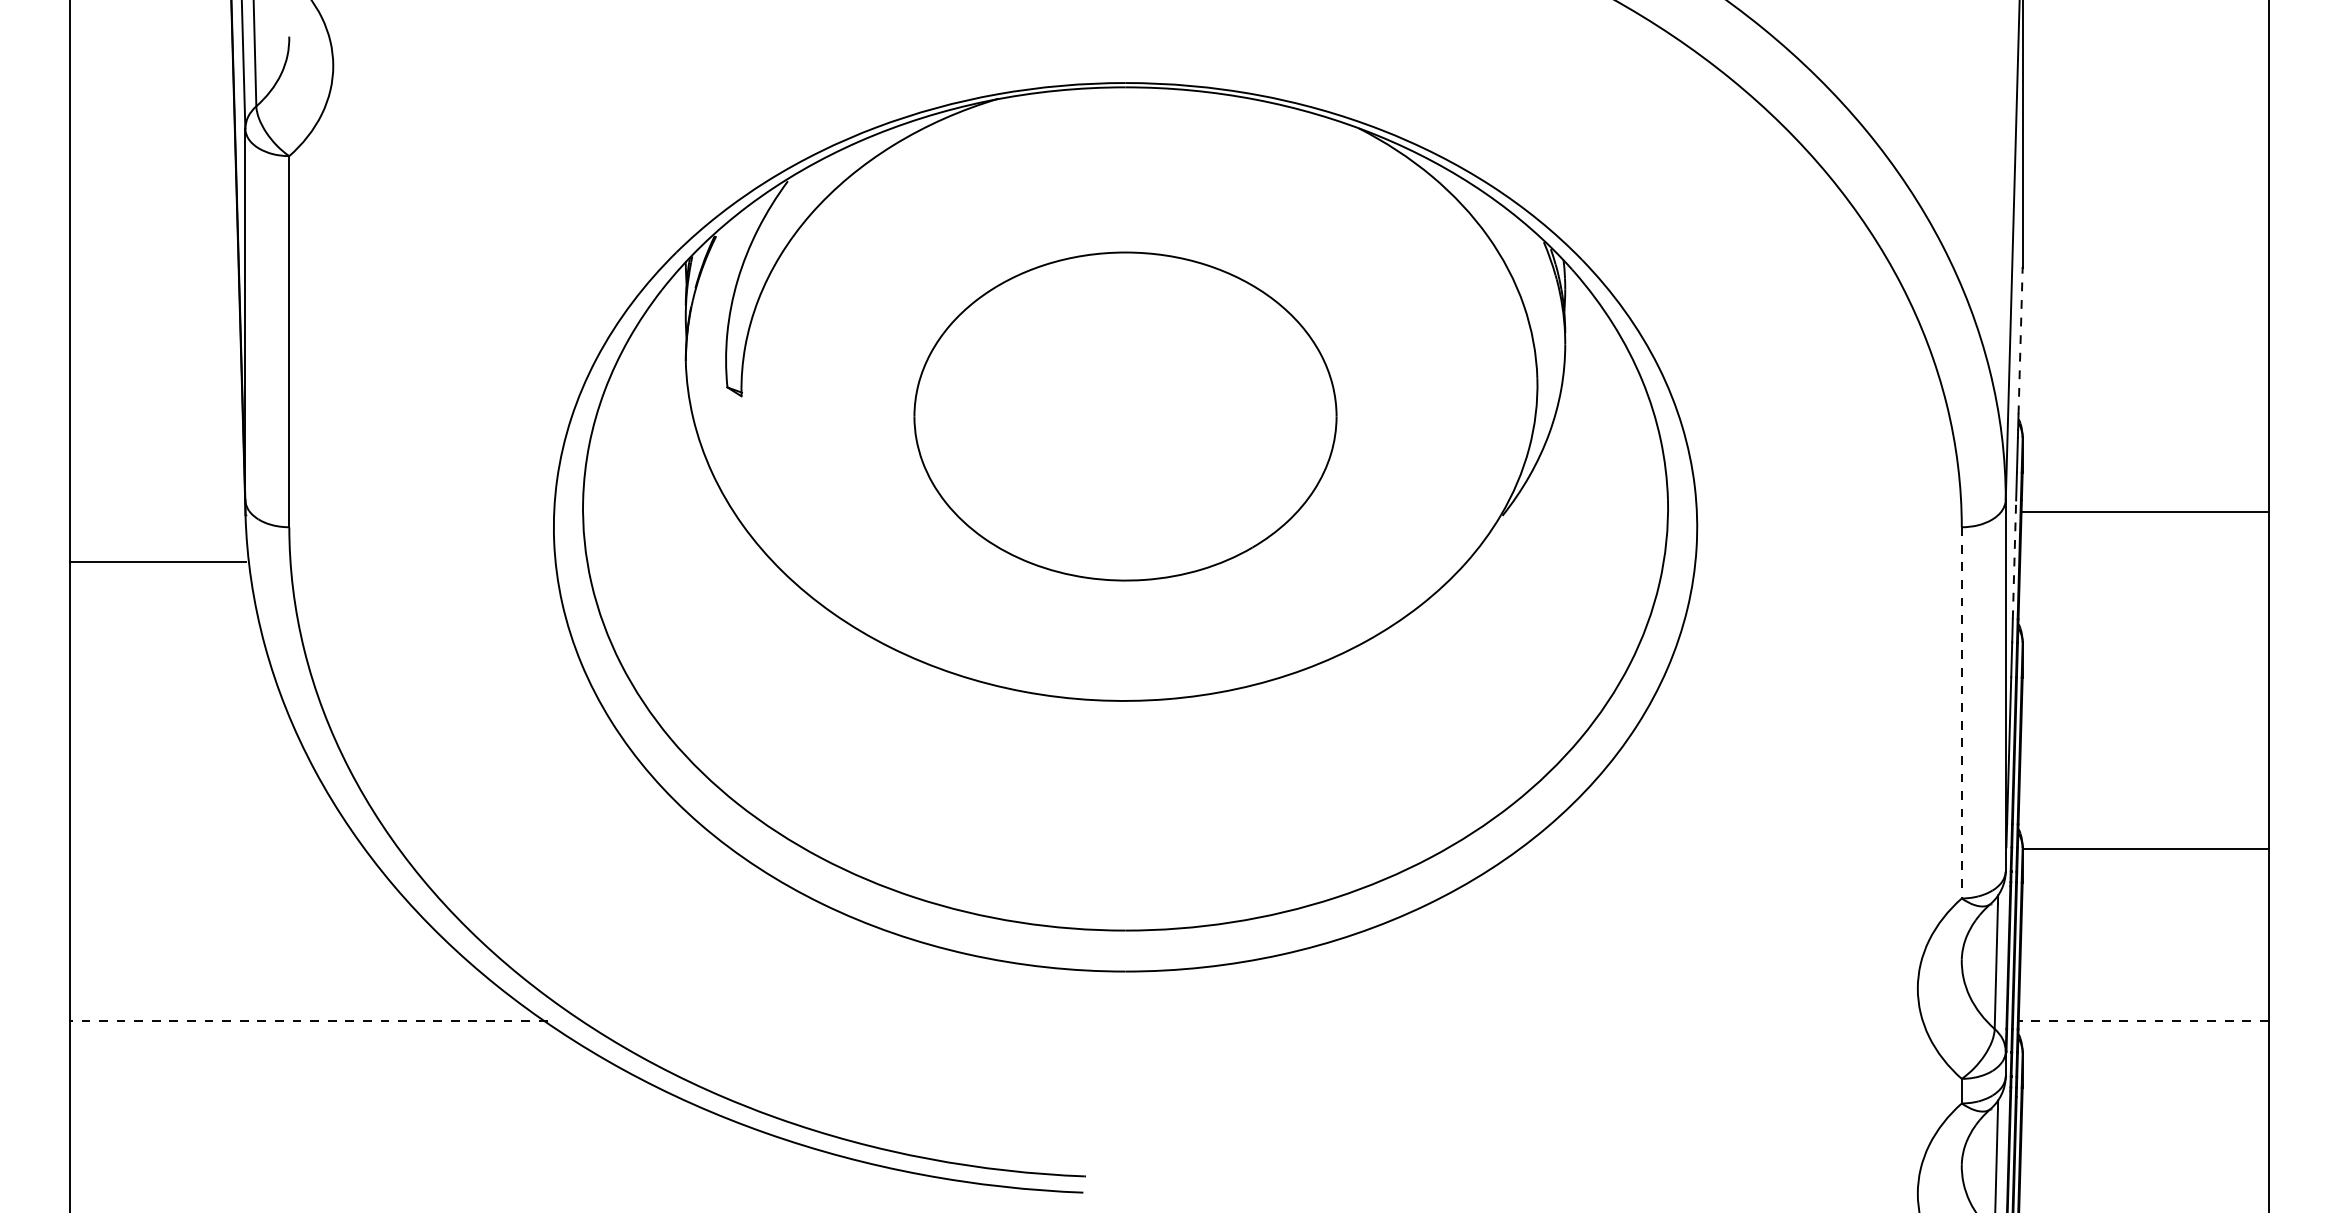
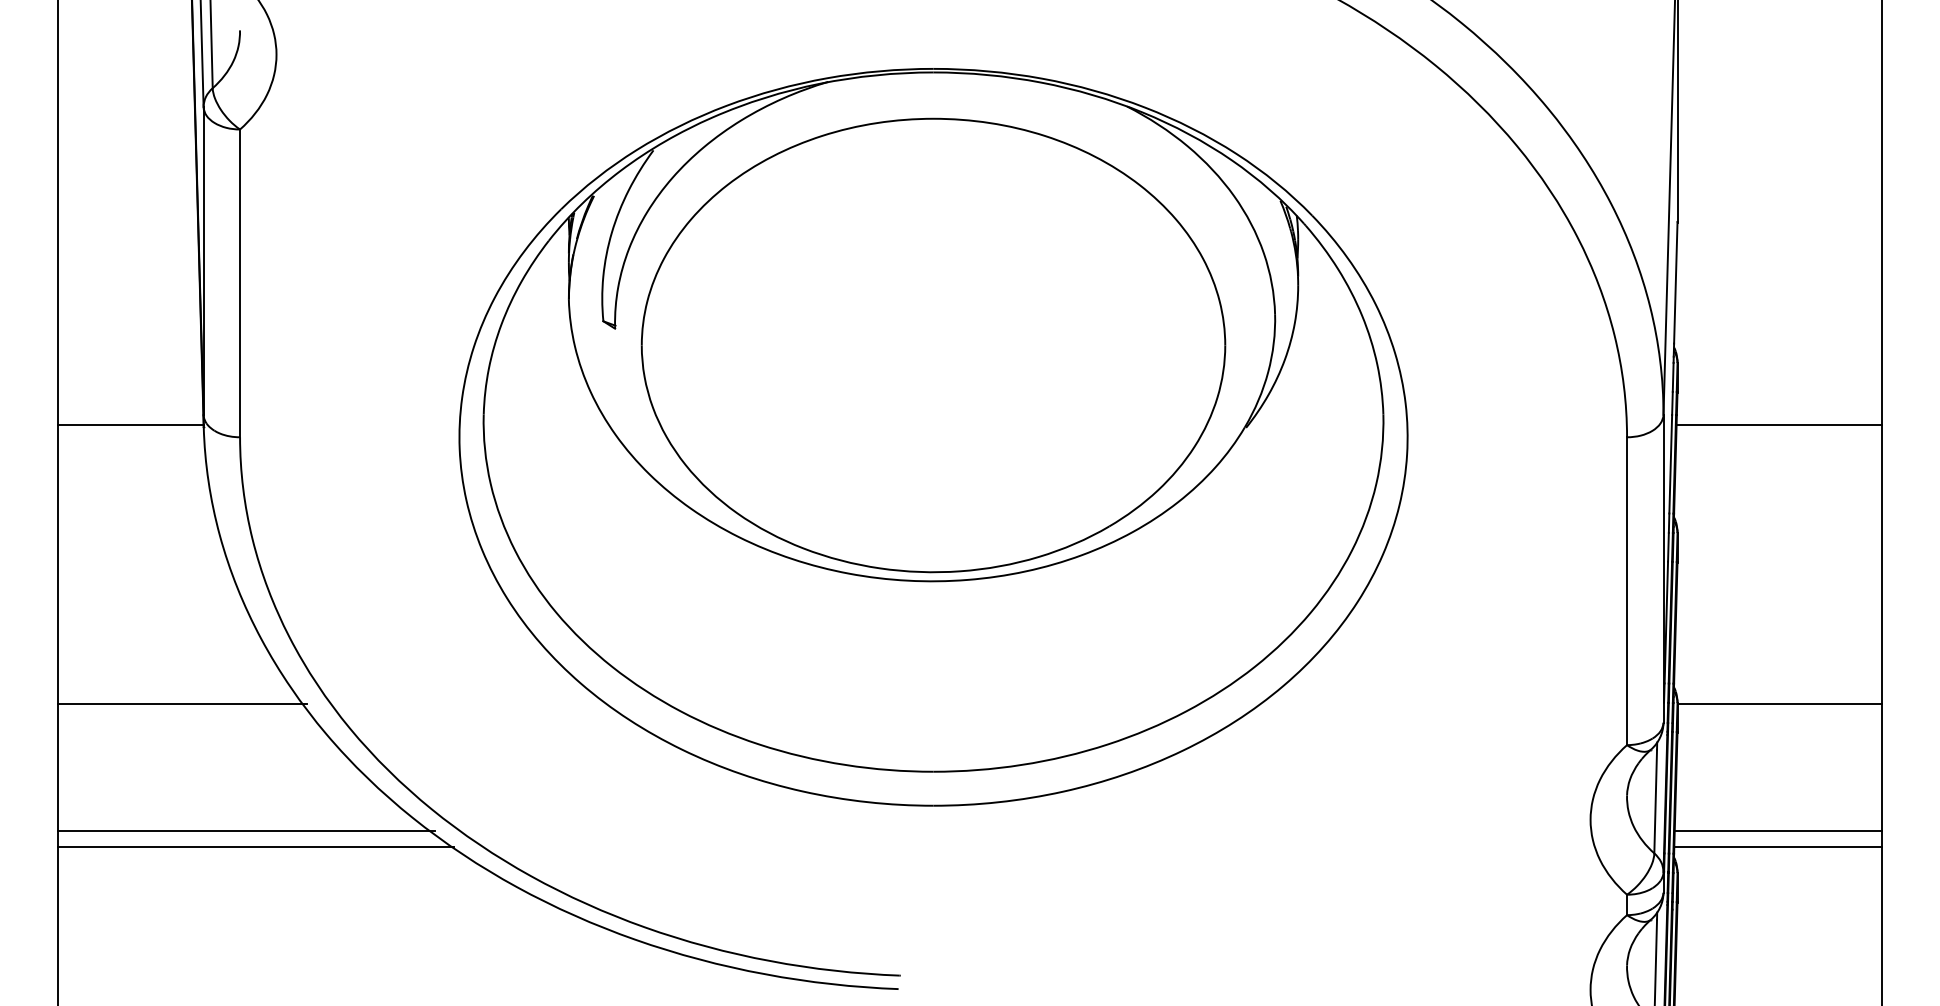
line: (2020, 340) -> (1675, 282), dashed -> solid
part: (1125, 416) -> (933, 345), size x1.67
line: (2014, 559) -> (1670, 464), dashed -> solid
line: (157, 562) -> (130, 425), moved
line: (1961, 712) -> (1626, 590), dashed -> solid
line: (219, 848) -> (182, 703), added
line: (296, 1001) -> (246, 830), added
line: (2143, 1001) -> (1777, 830), added
line: (308, 1021) -> (255, 847), dashed -> solid
line: (2143, 1021) -> (1777, 847), dashed -> solid

